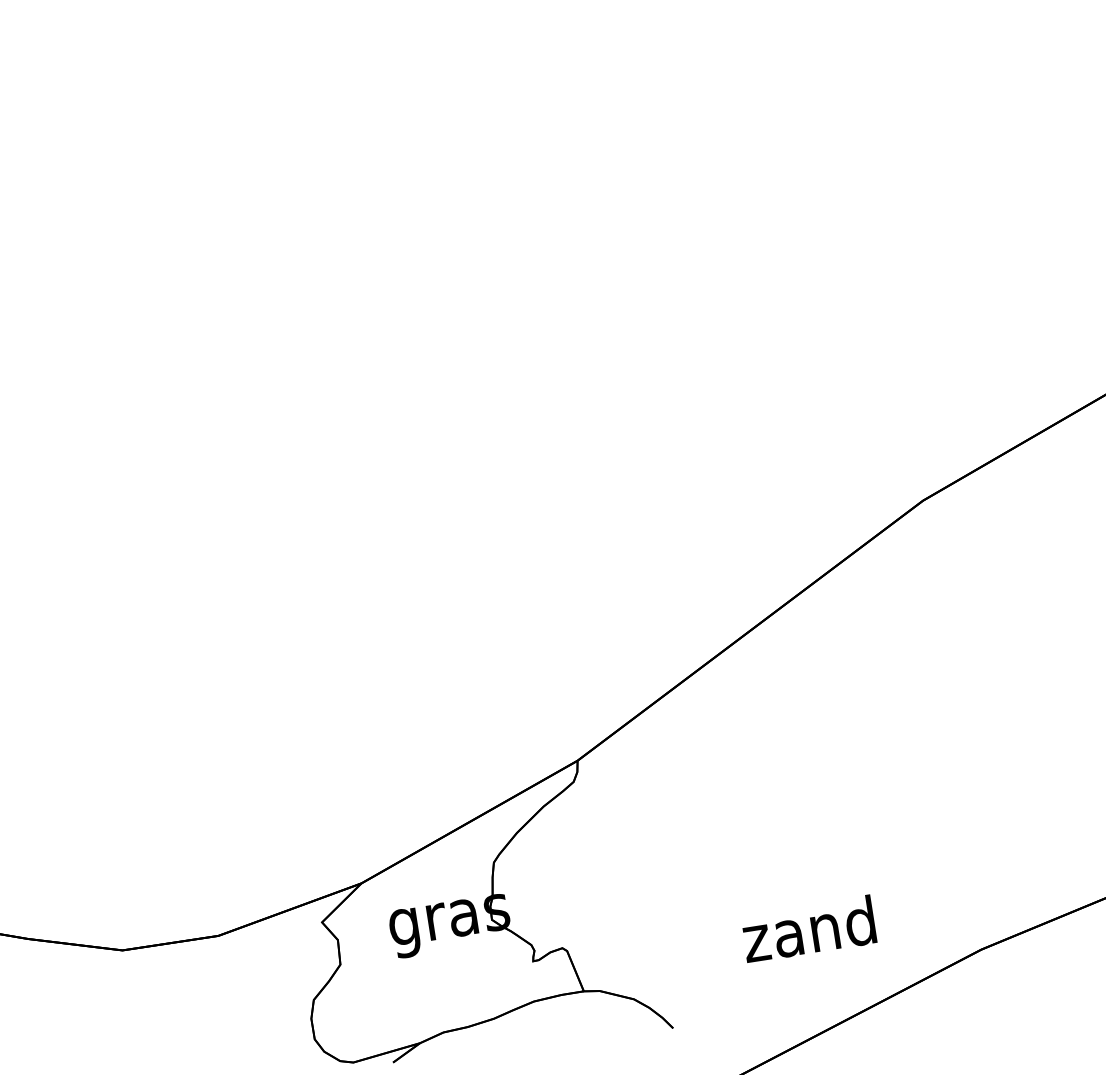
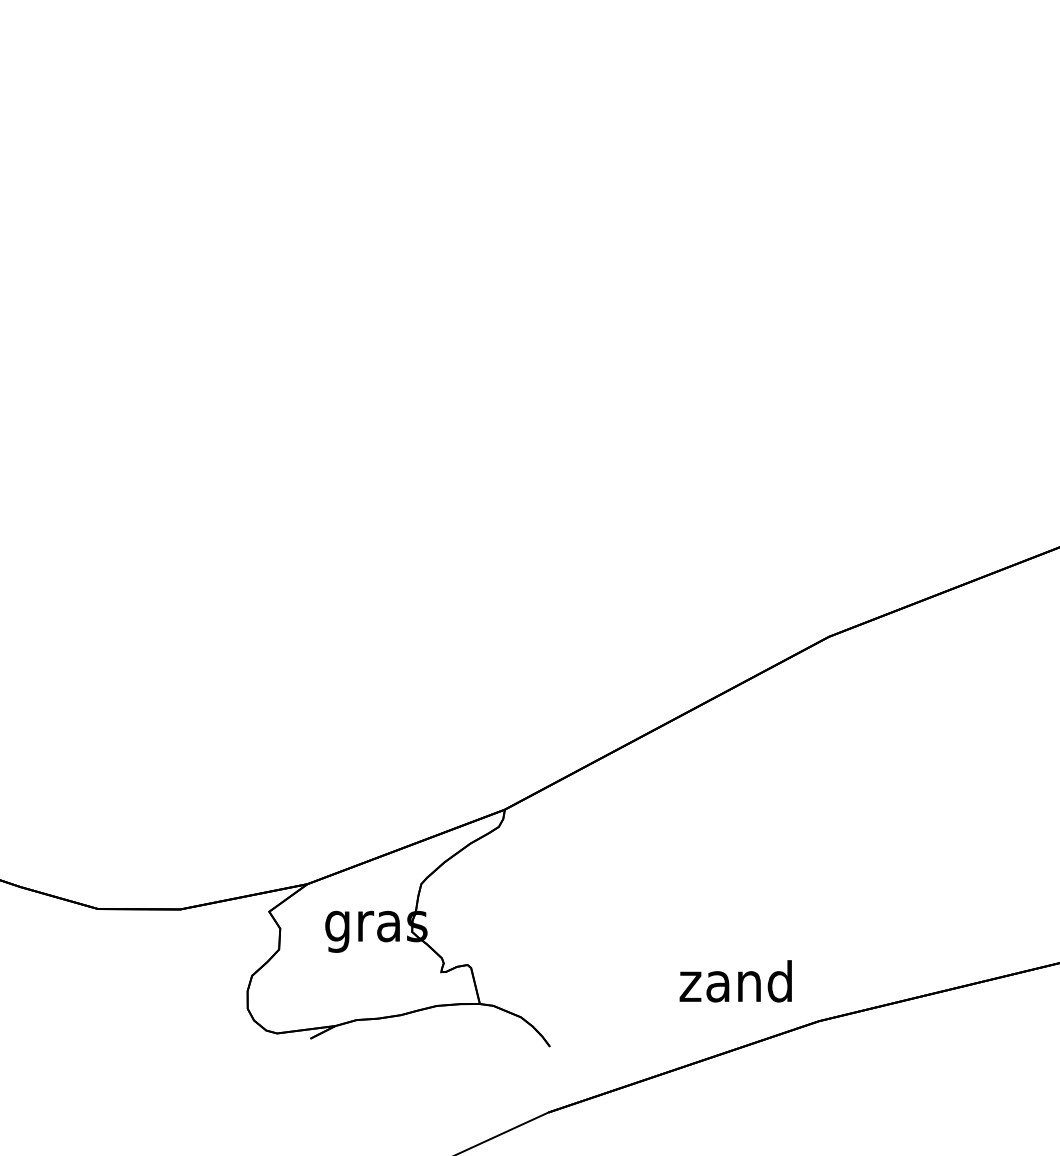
text: (808, 929) -> (735, 981), moved

